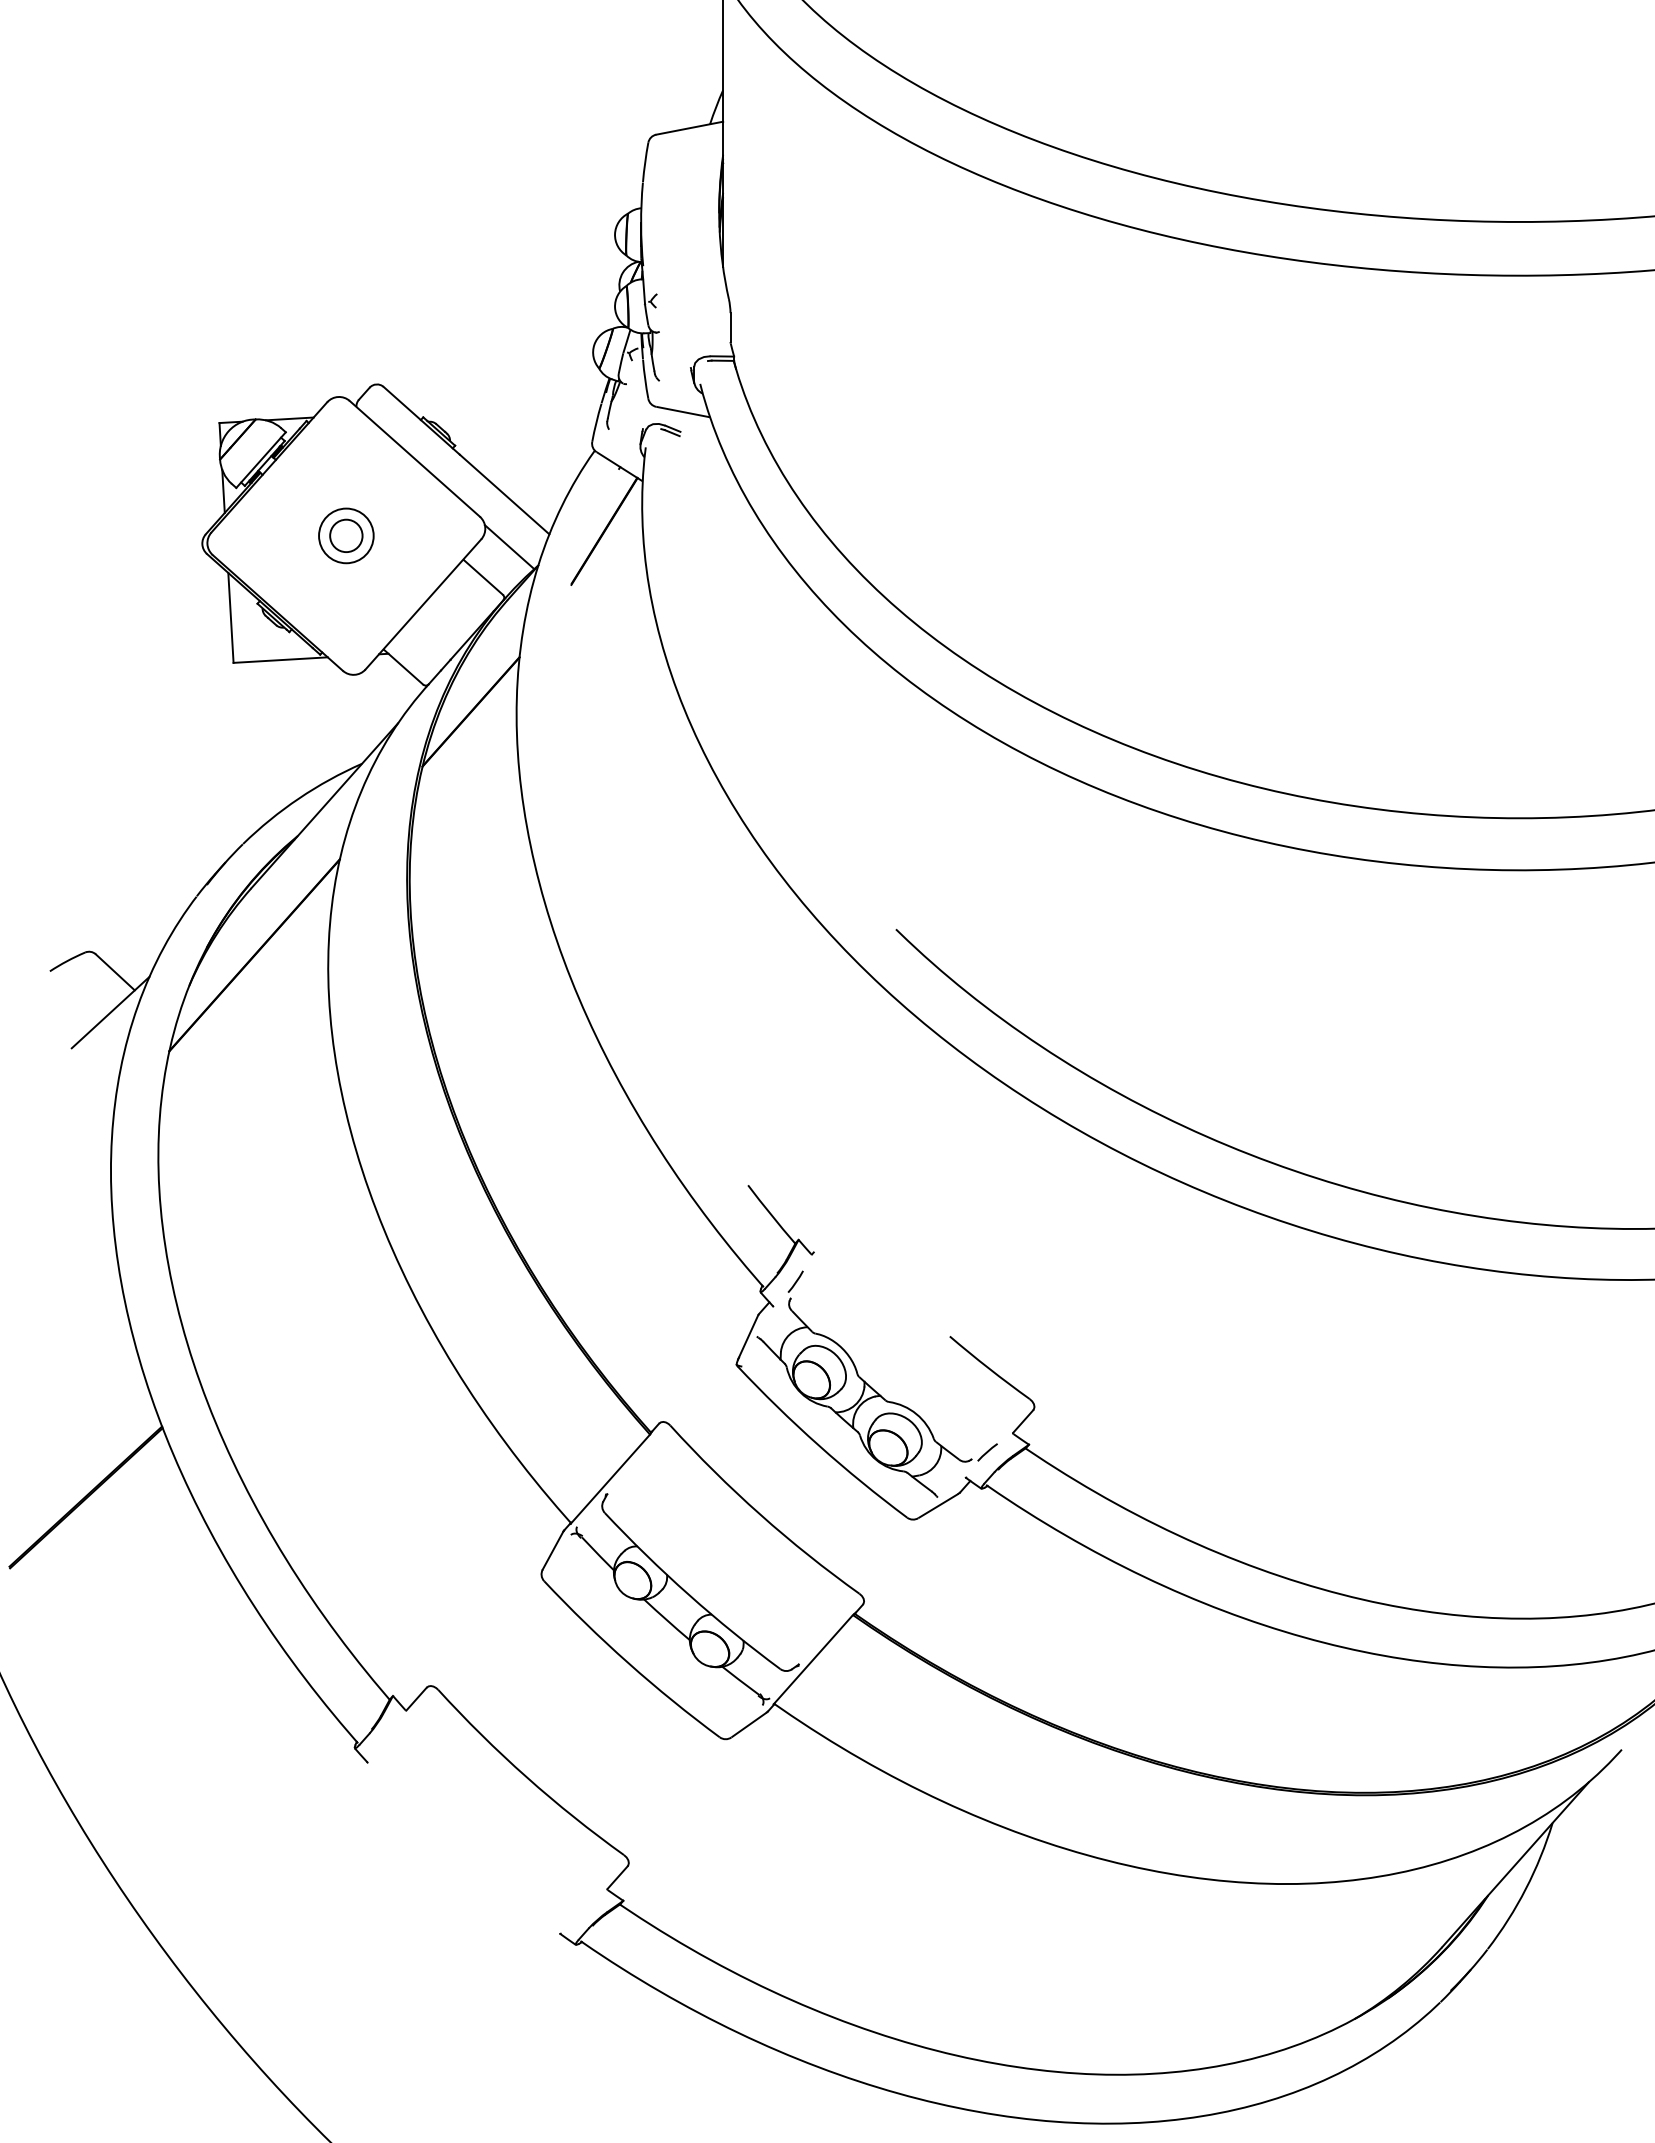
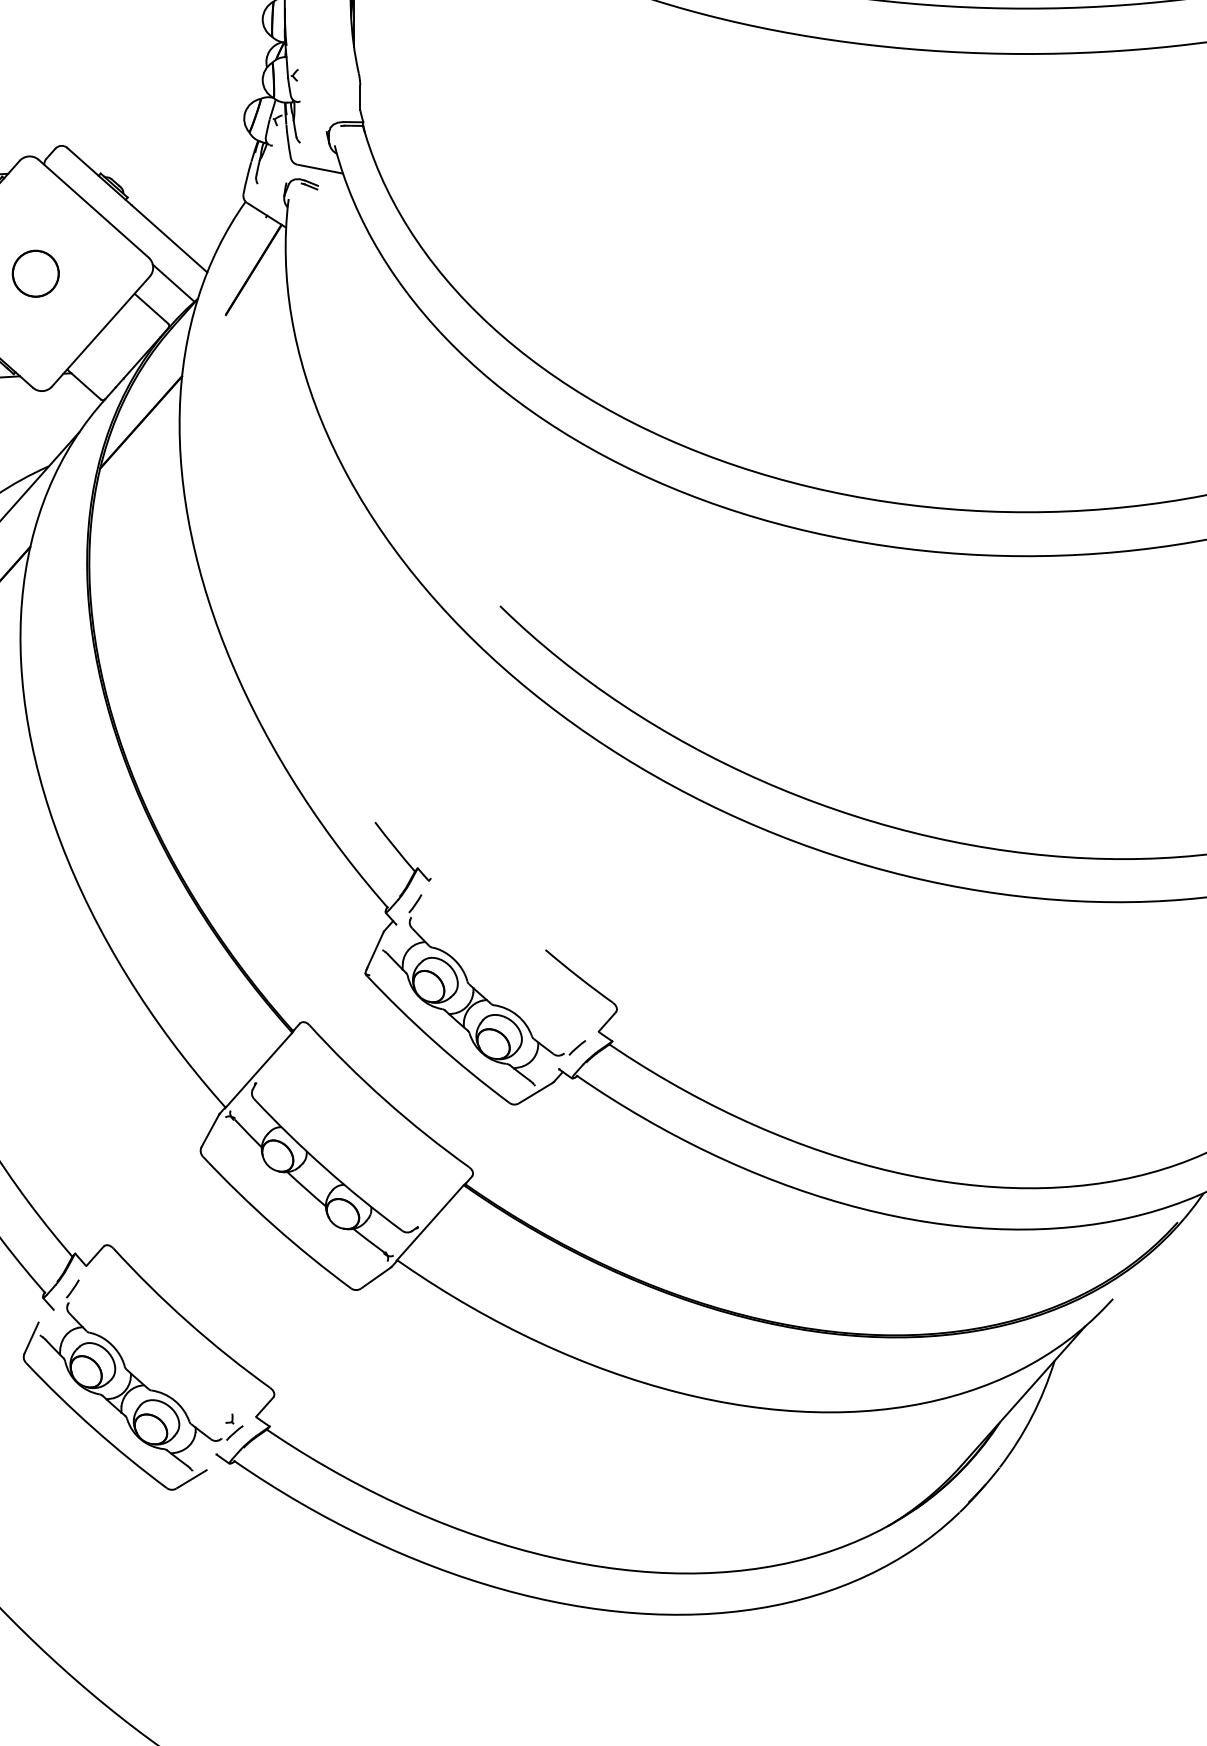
circle: (346, 535) -> (35, 273), size x1.67
part: (461, 1851) -> (133, 1384), added

